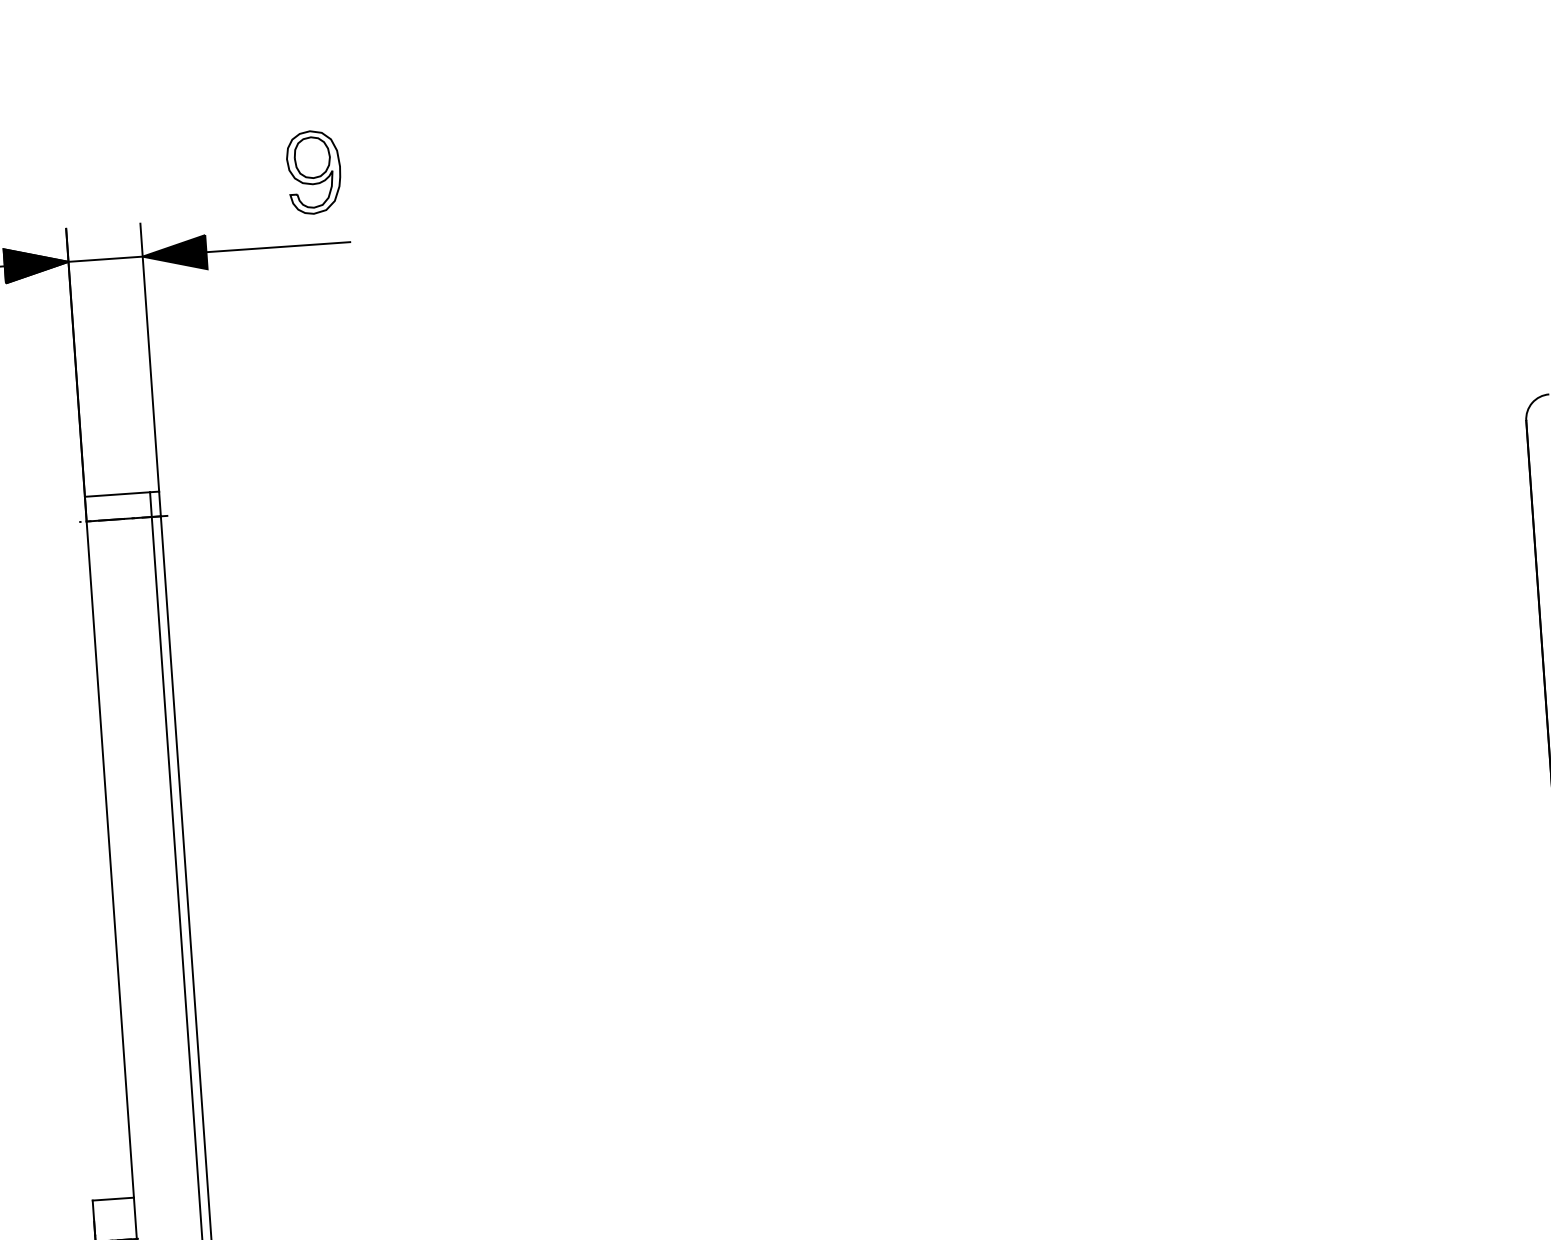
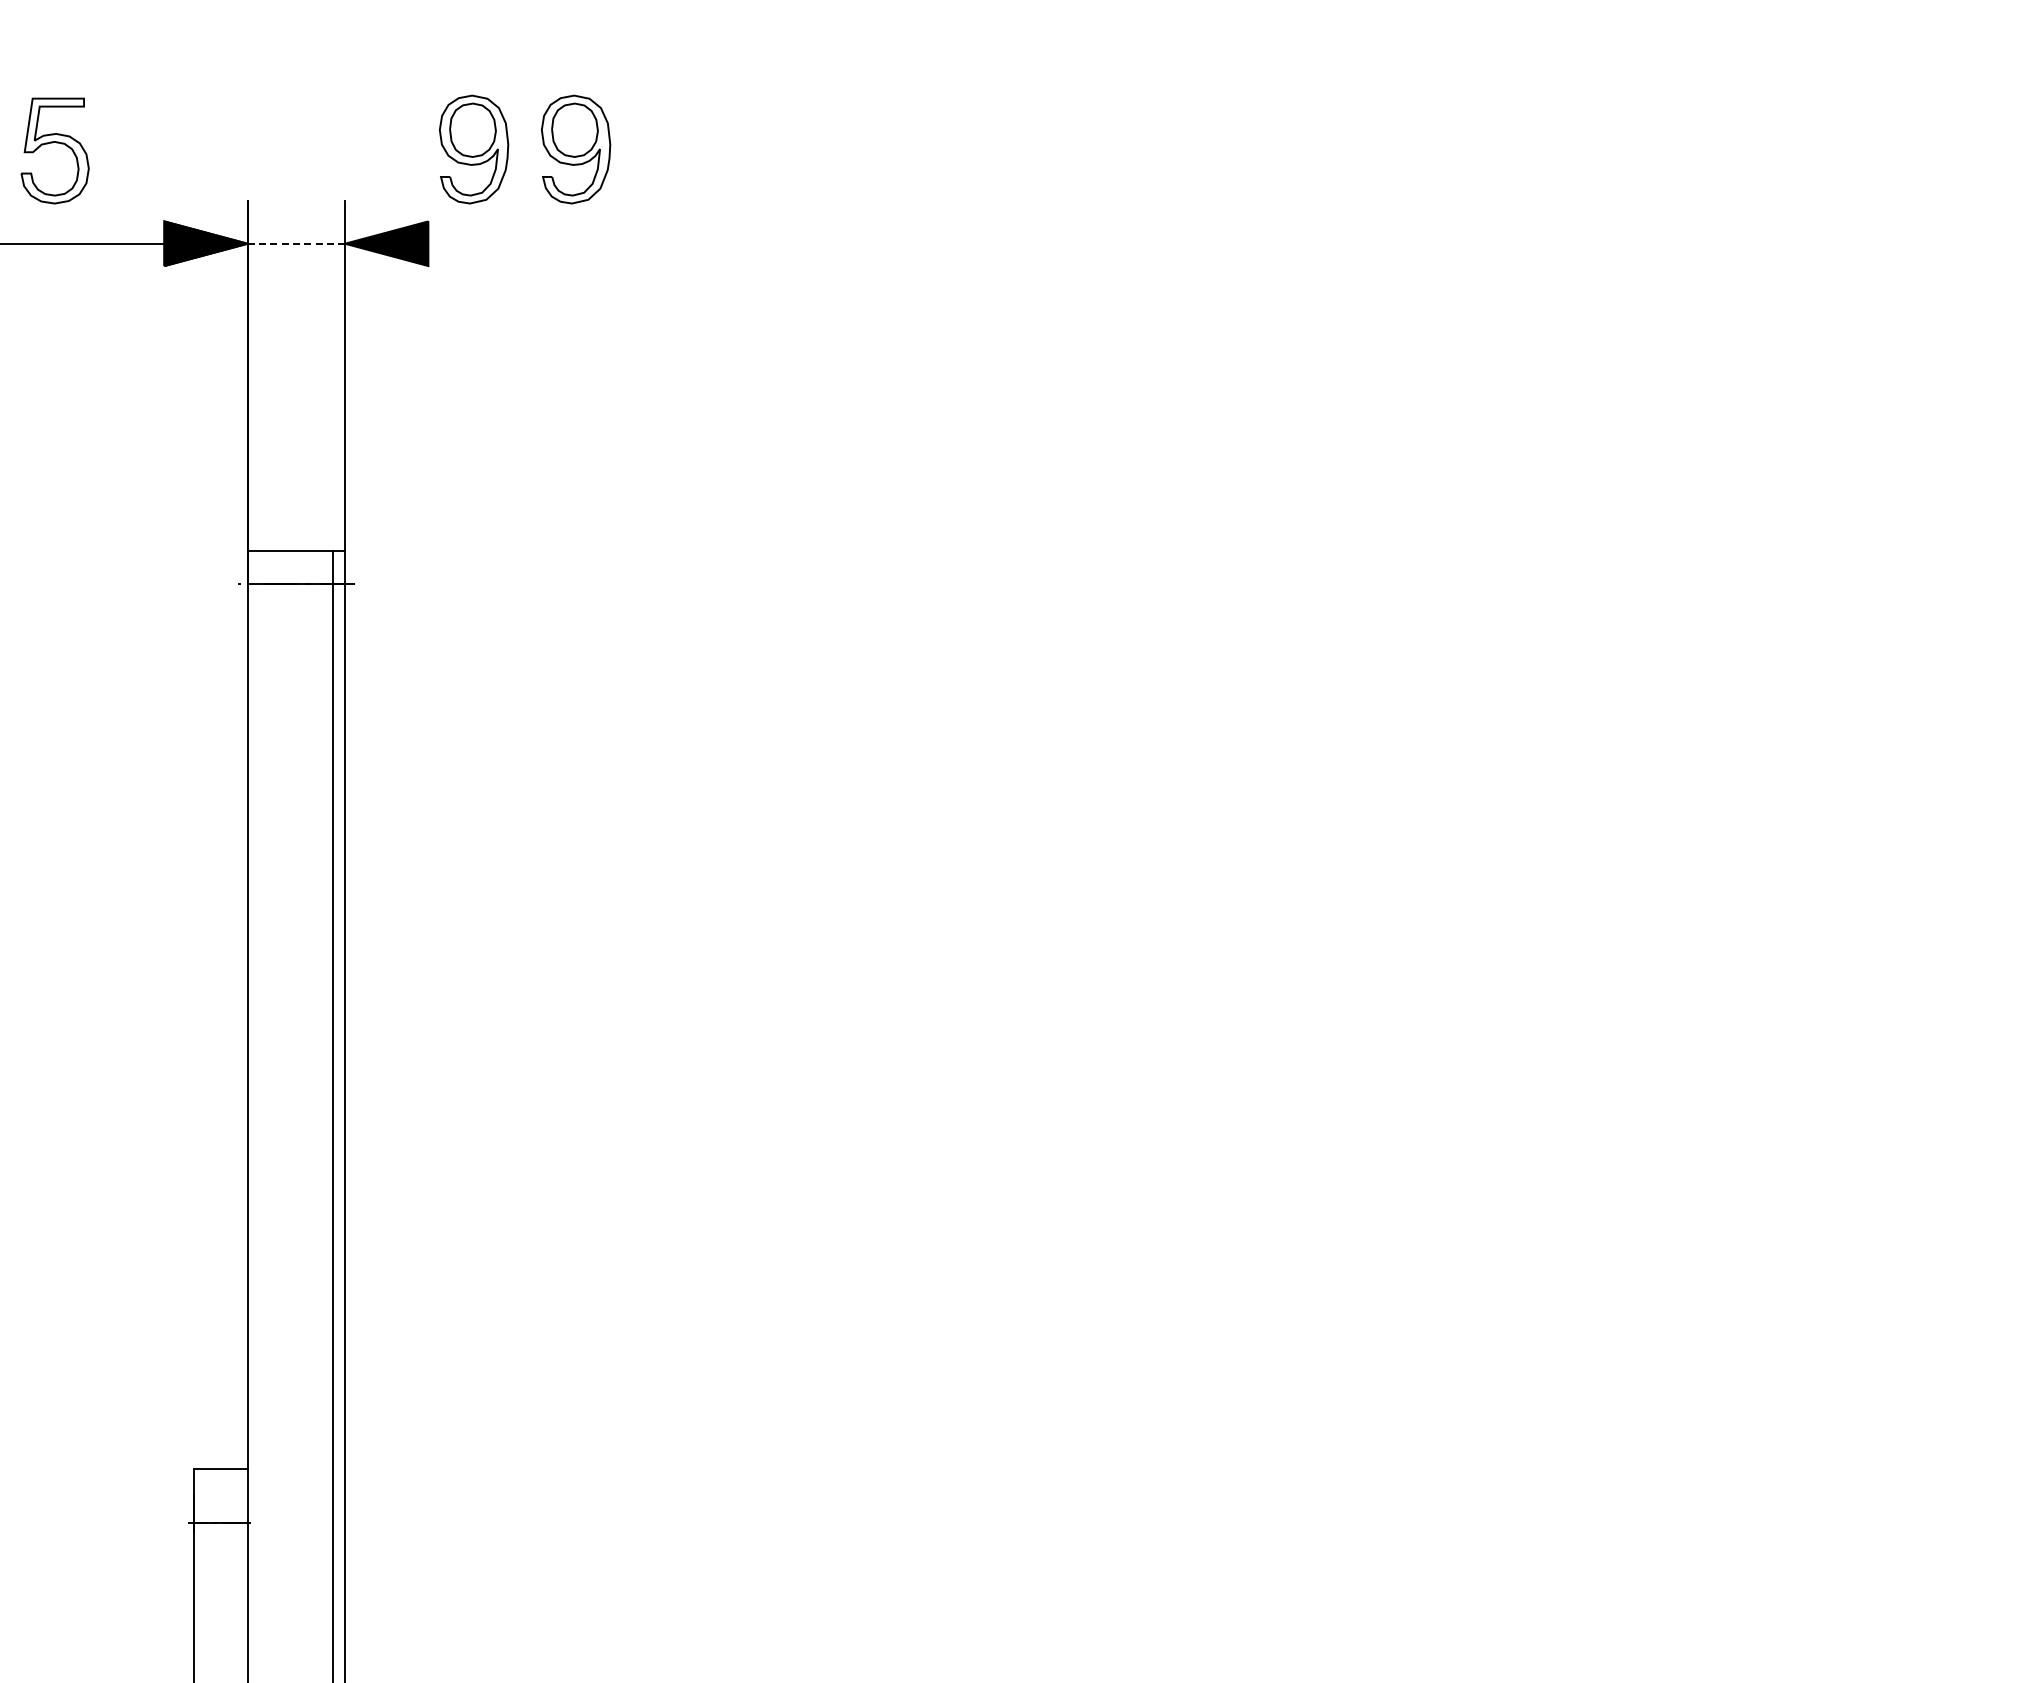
part: (236, 177) -> (474, 149), added
line: (278, 246) -> (522, 243), removed
line: (105, 259) -> (296, 243), solid -> dashed

